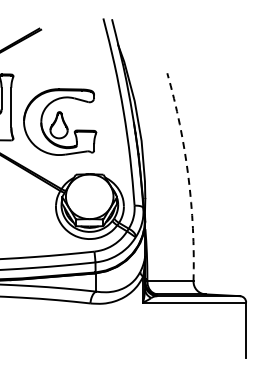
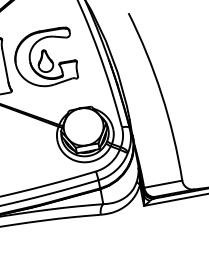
part: (60, 121) -> (45, 57), moved
arc: (188, 176) -> (161, 95), dashed -> solid

